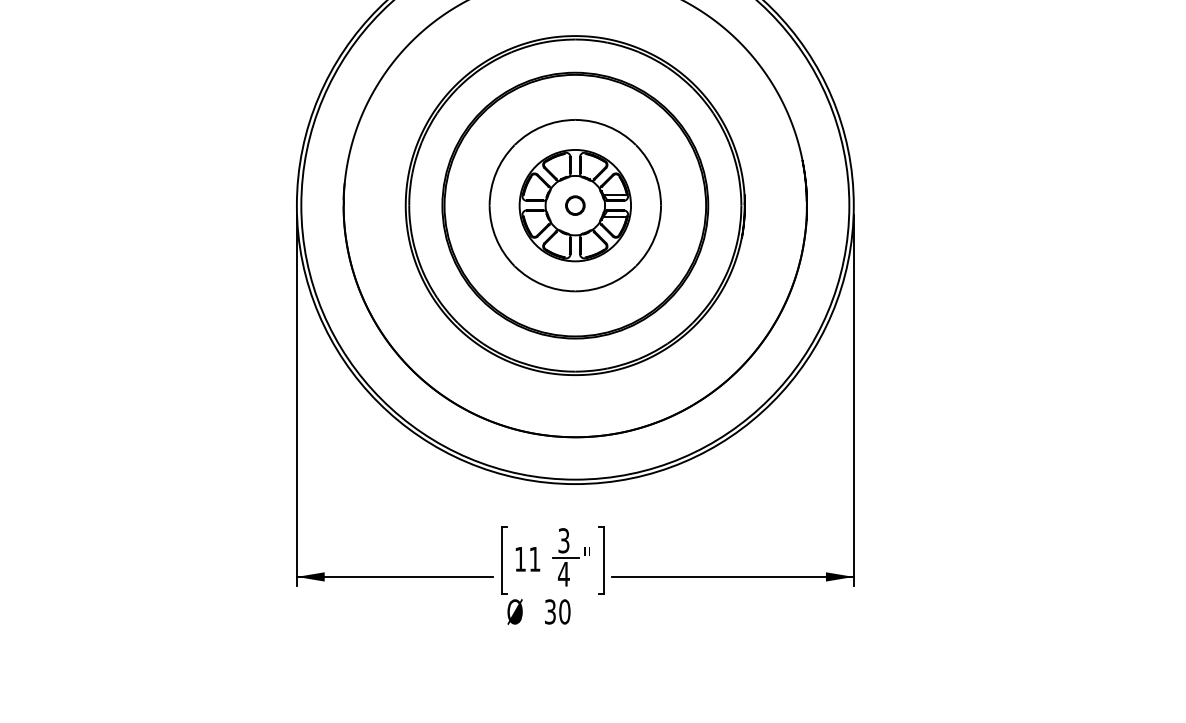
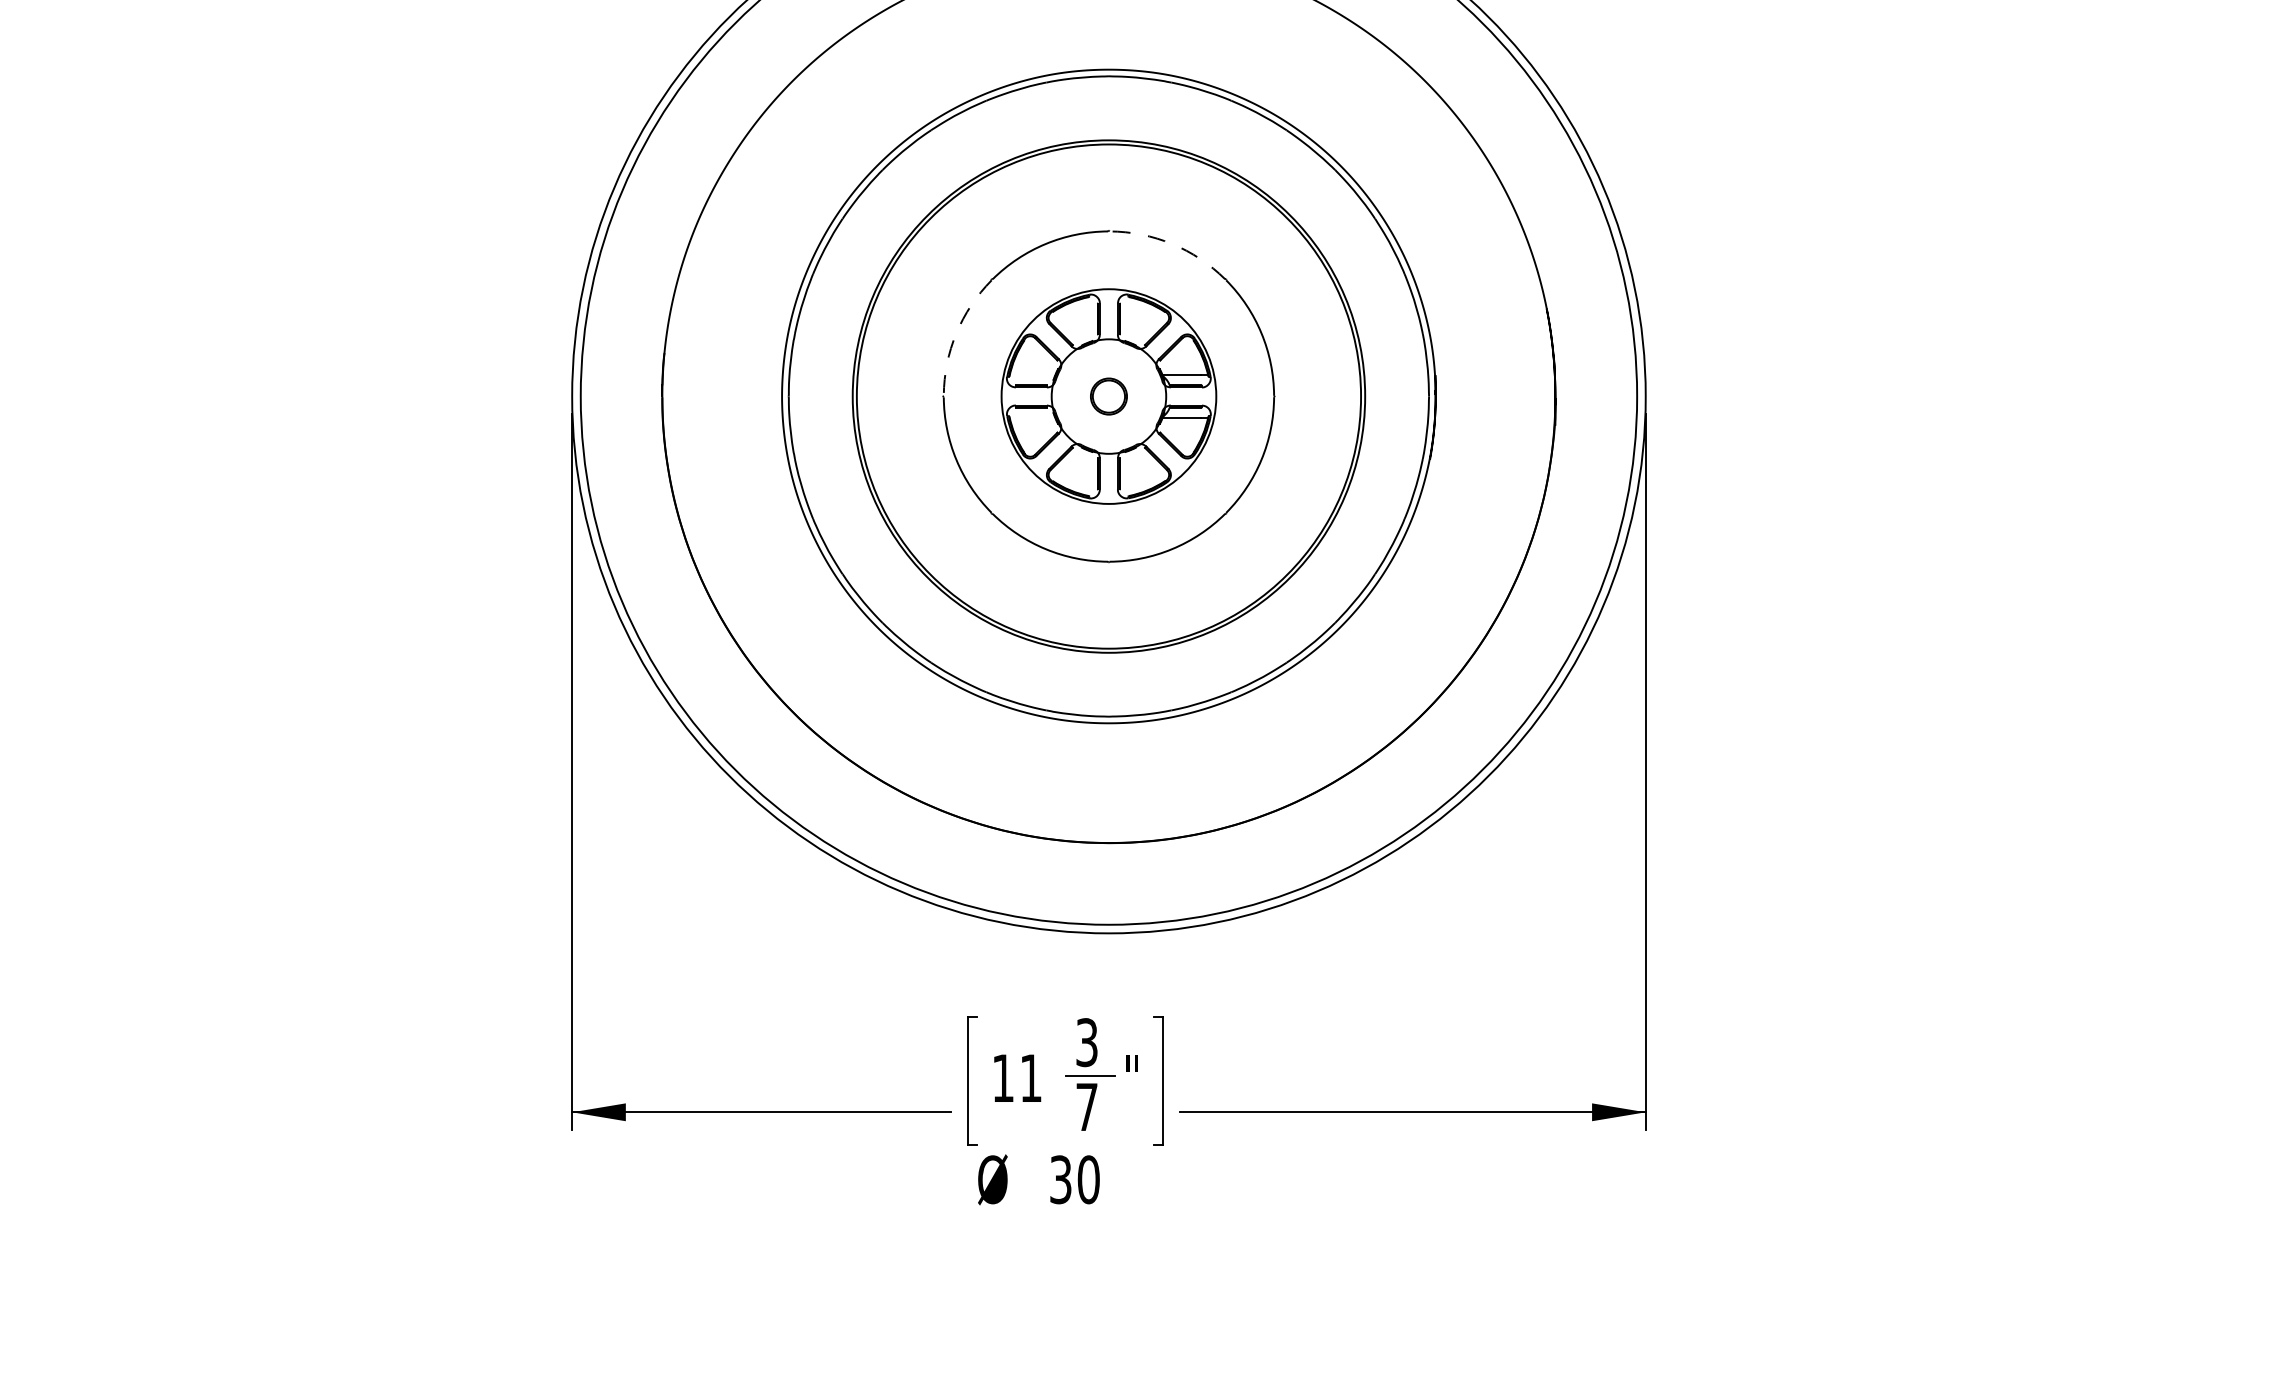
arc: (608, 126) -> (1172, 243), solid -> dashed
arc: (496, 172) -> (956, 332), solid -> dashed
text: (563, 574) -> (1086, 1107), 4 -> 7

